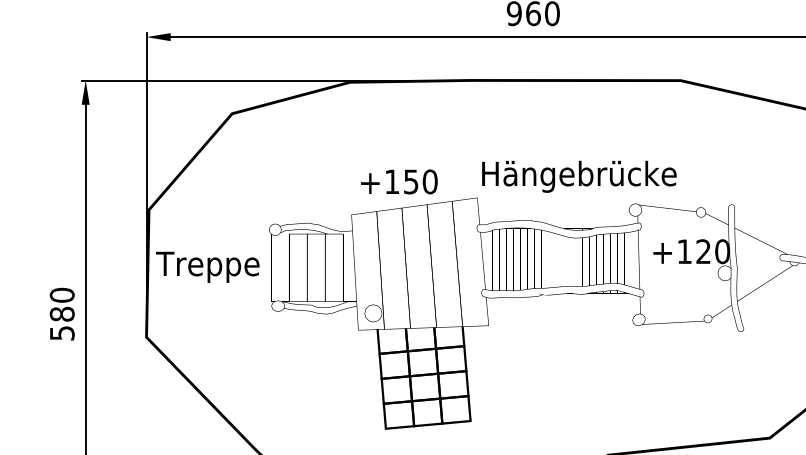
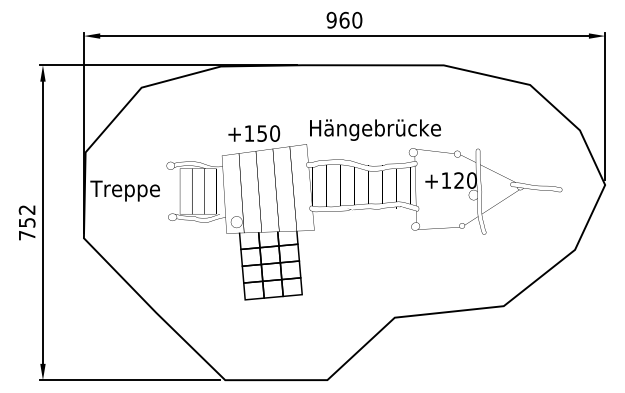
text: (61, 313) -> (26, 222), 580 -> 752

